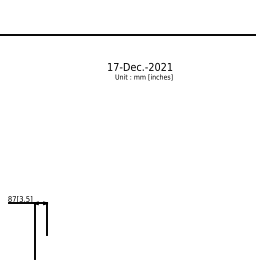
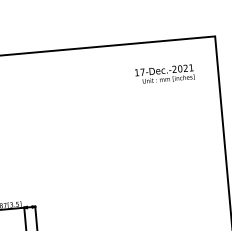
text: (140, 71) -> (165, 74), moved

